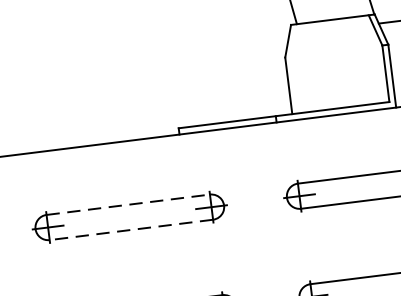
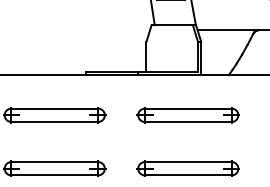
line: (129, 204) -> (55, 108), dashed -> solid
line: (131, 230) -> (54, 122), dashed -> solid

